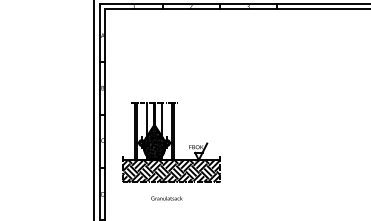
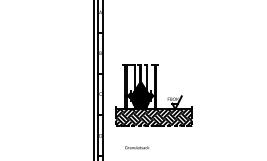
text: (166, 198) -> (136, 147), moved

